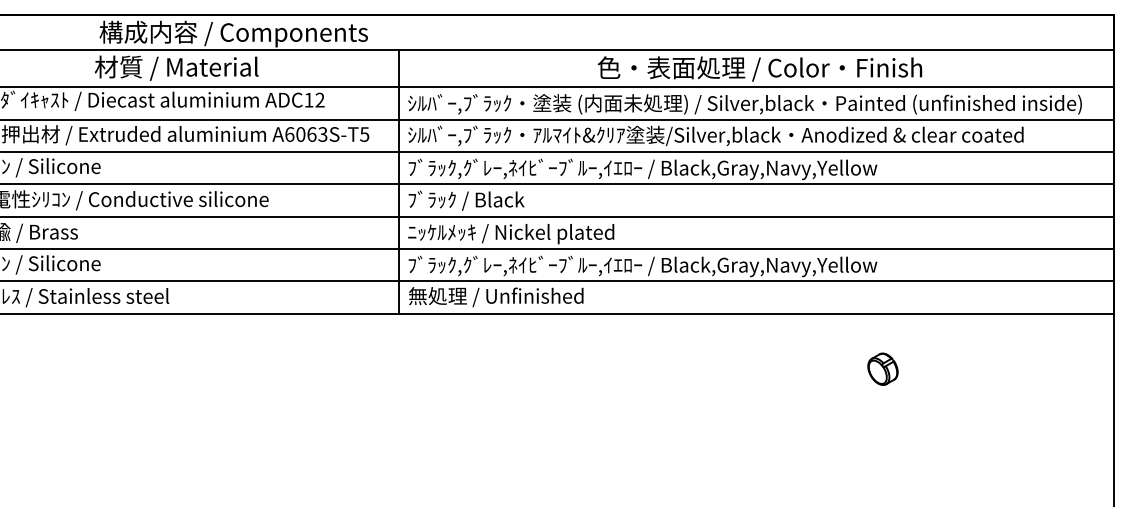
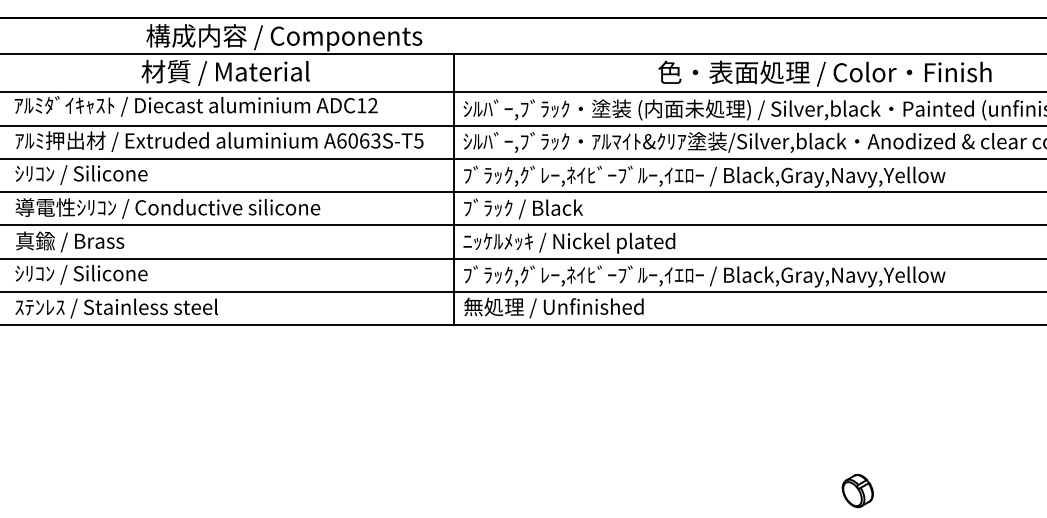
part: (882, 368) -> (857, 490), moved

